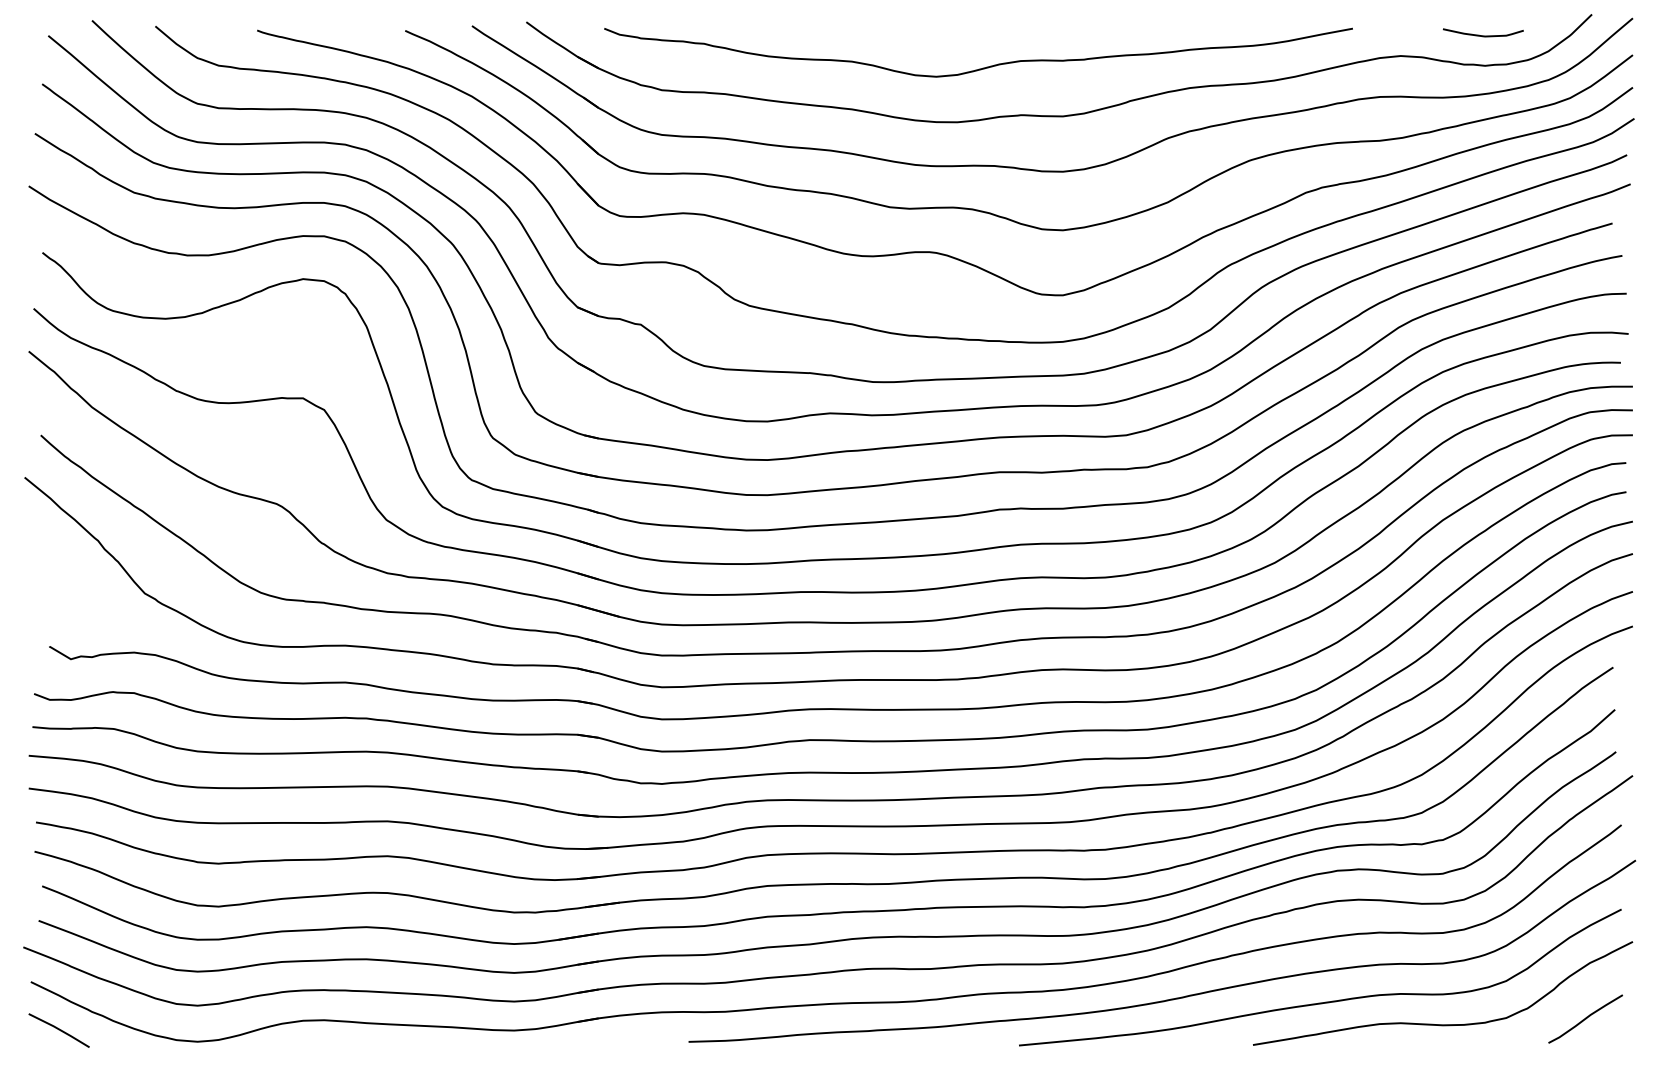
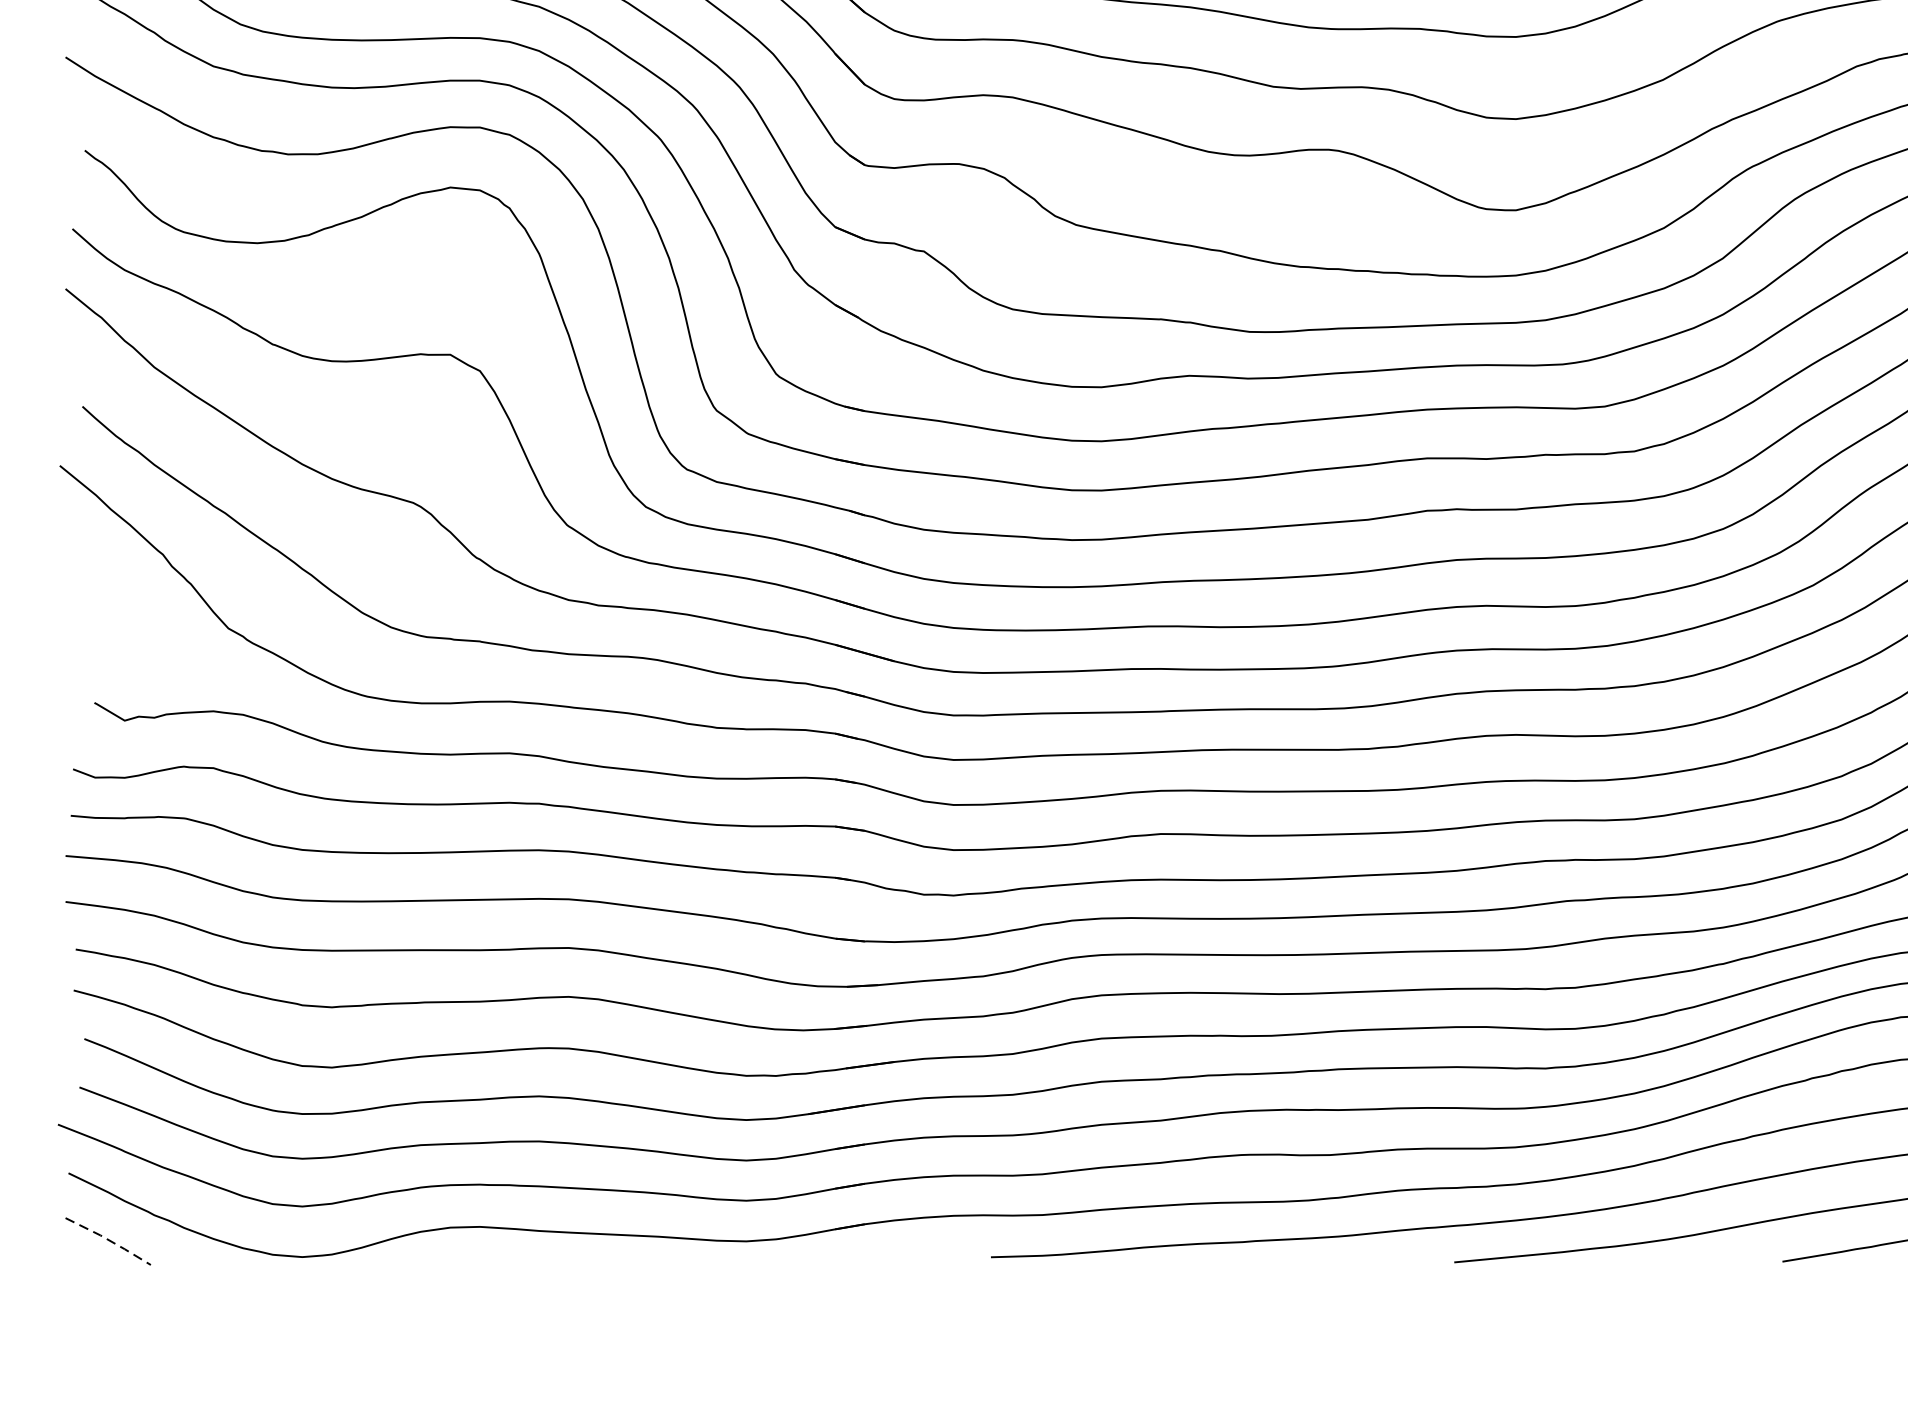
line: (59, 1029) -> (108, 1239), solid -> dashed

